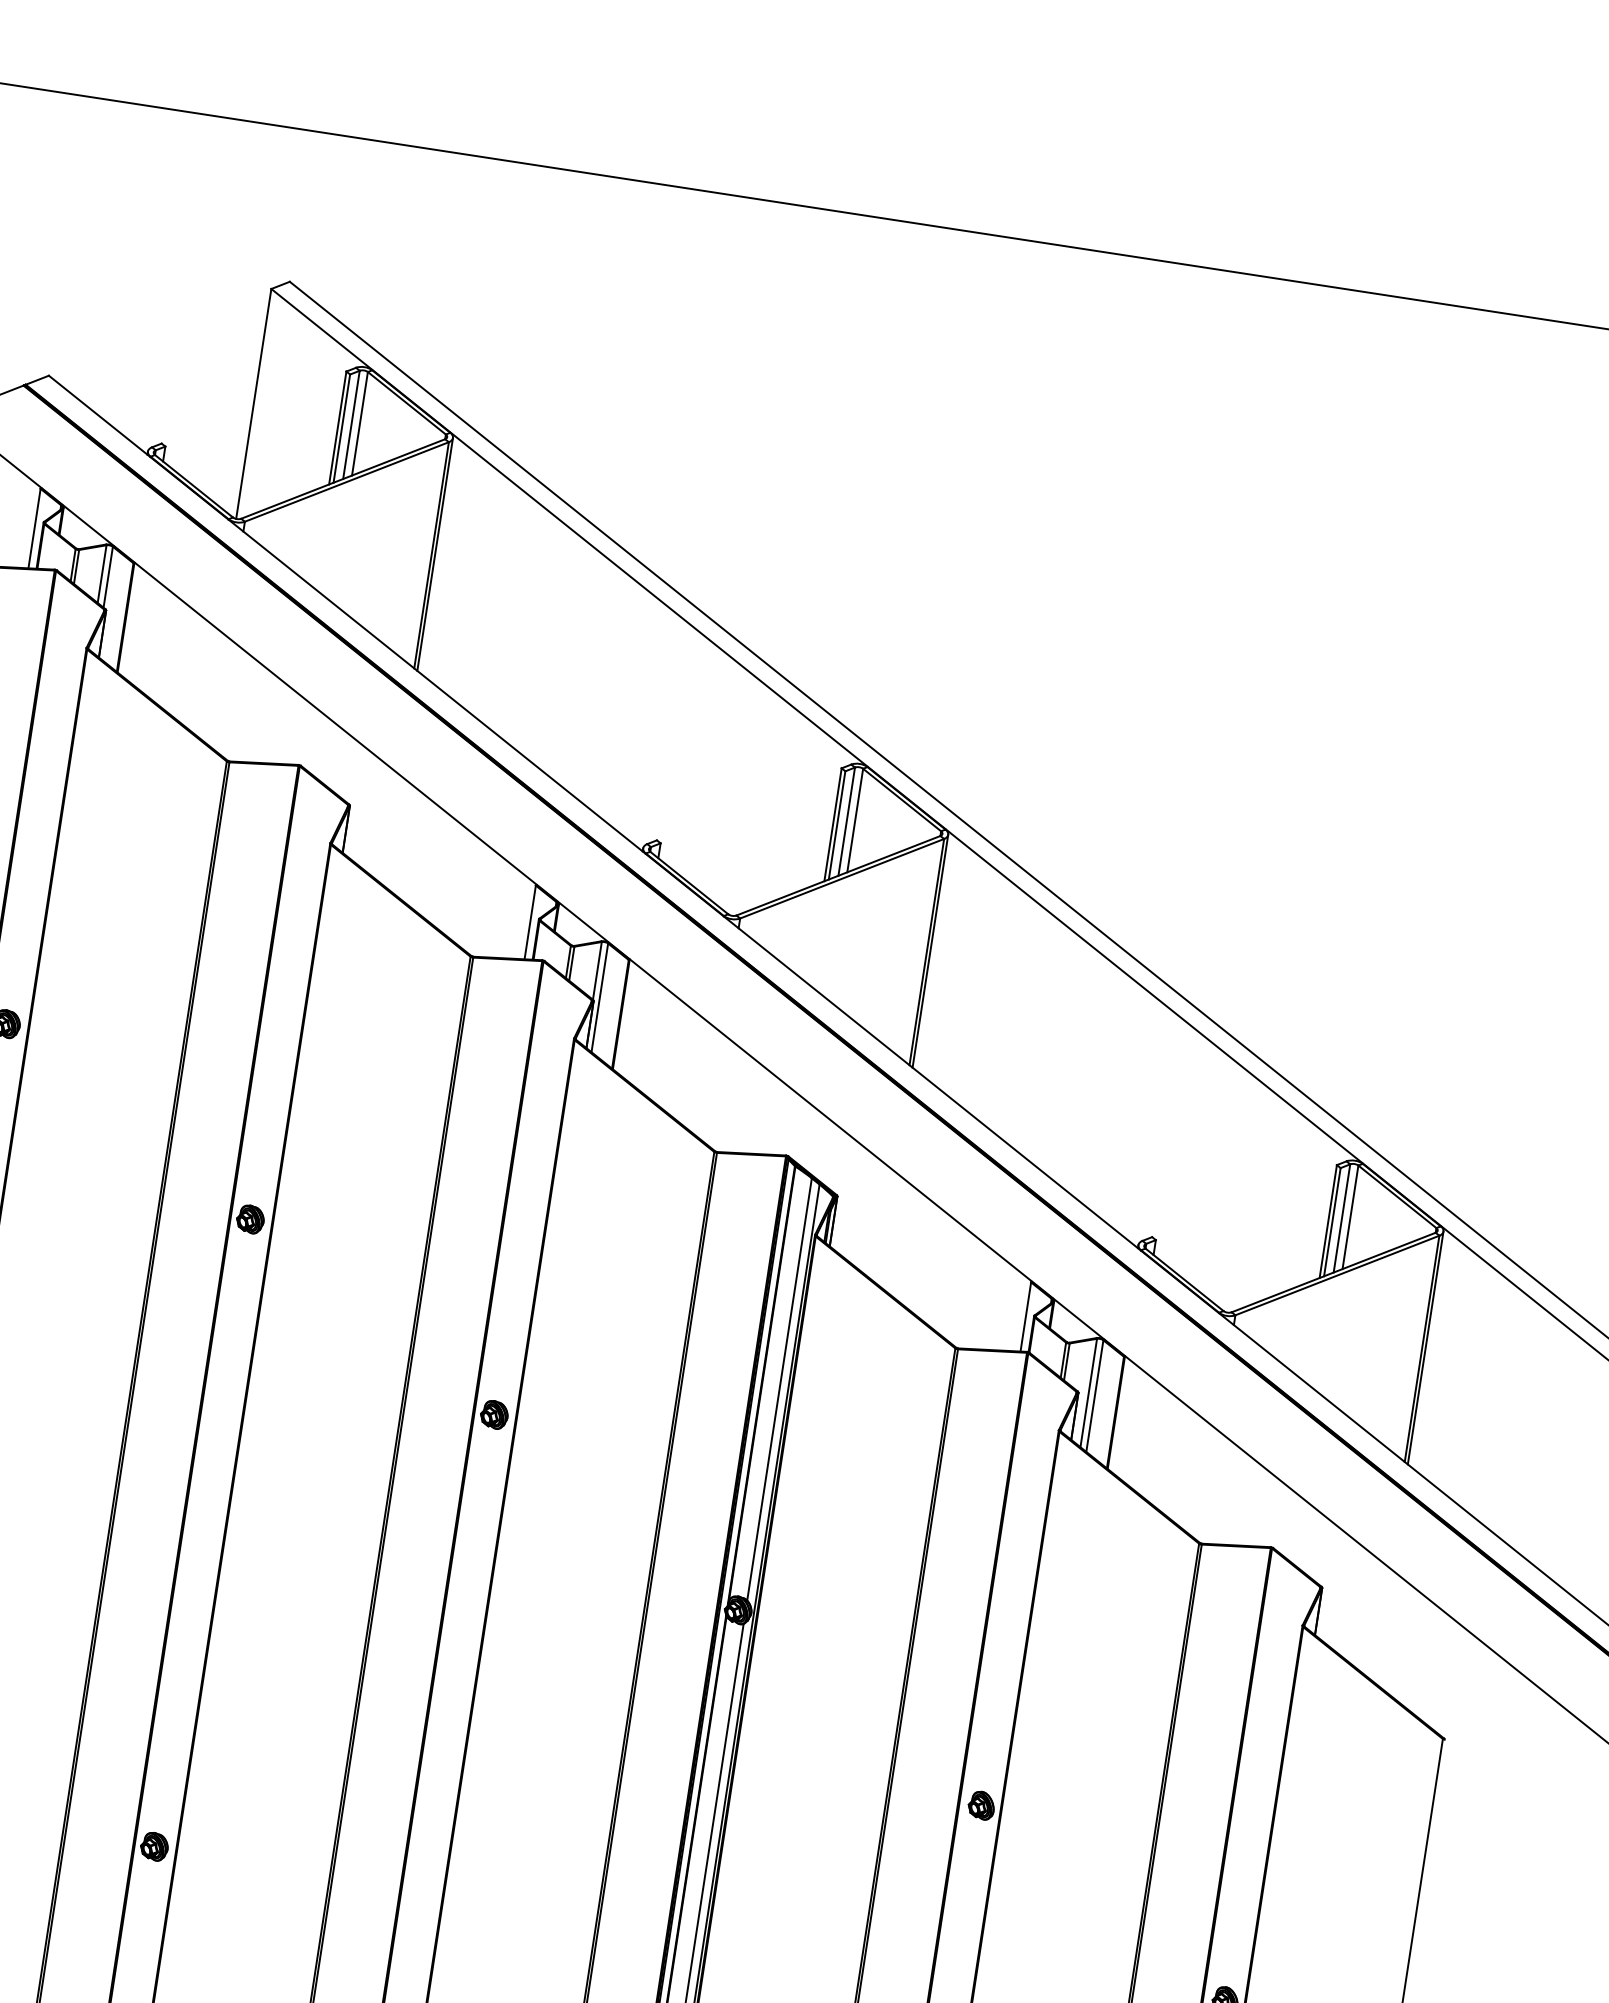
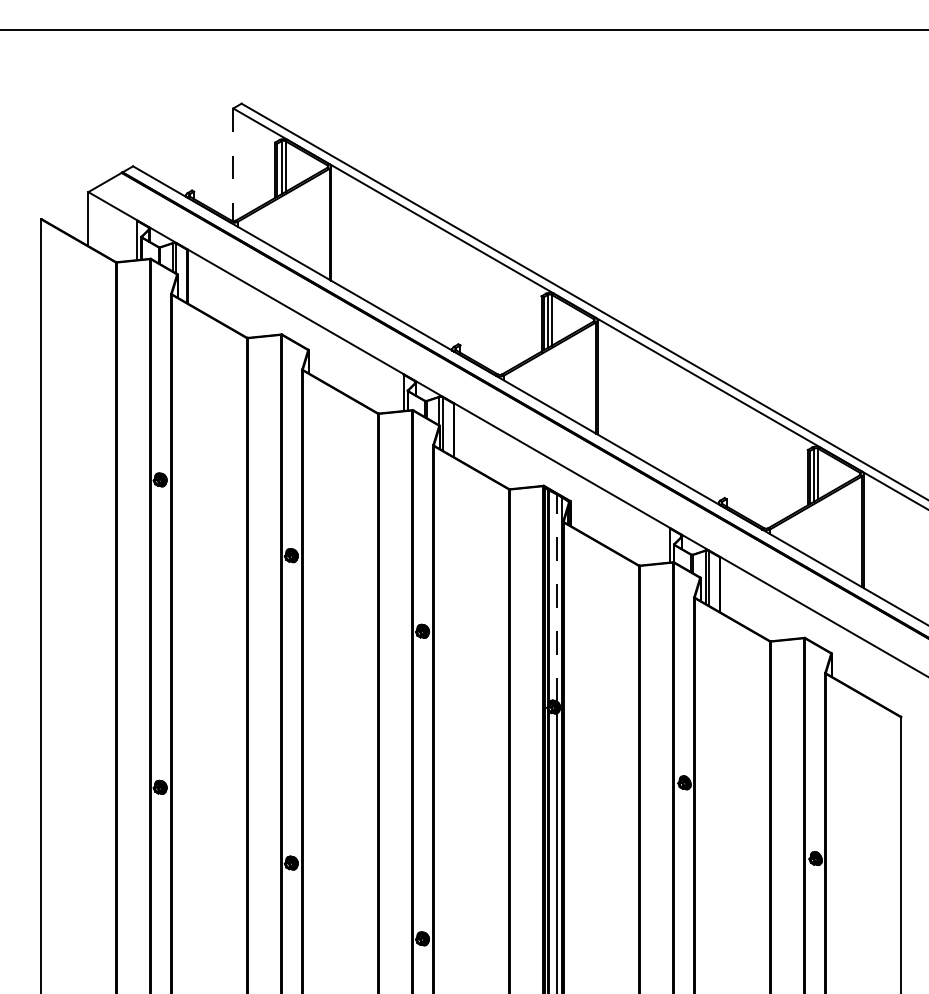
line: (253, 405) -> (233, 165), solid -> dashed
line: (780, 1387) -> (557, 597), solid -> dashed

